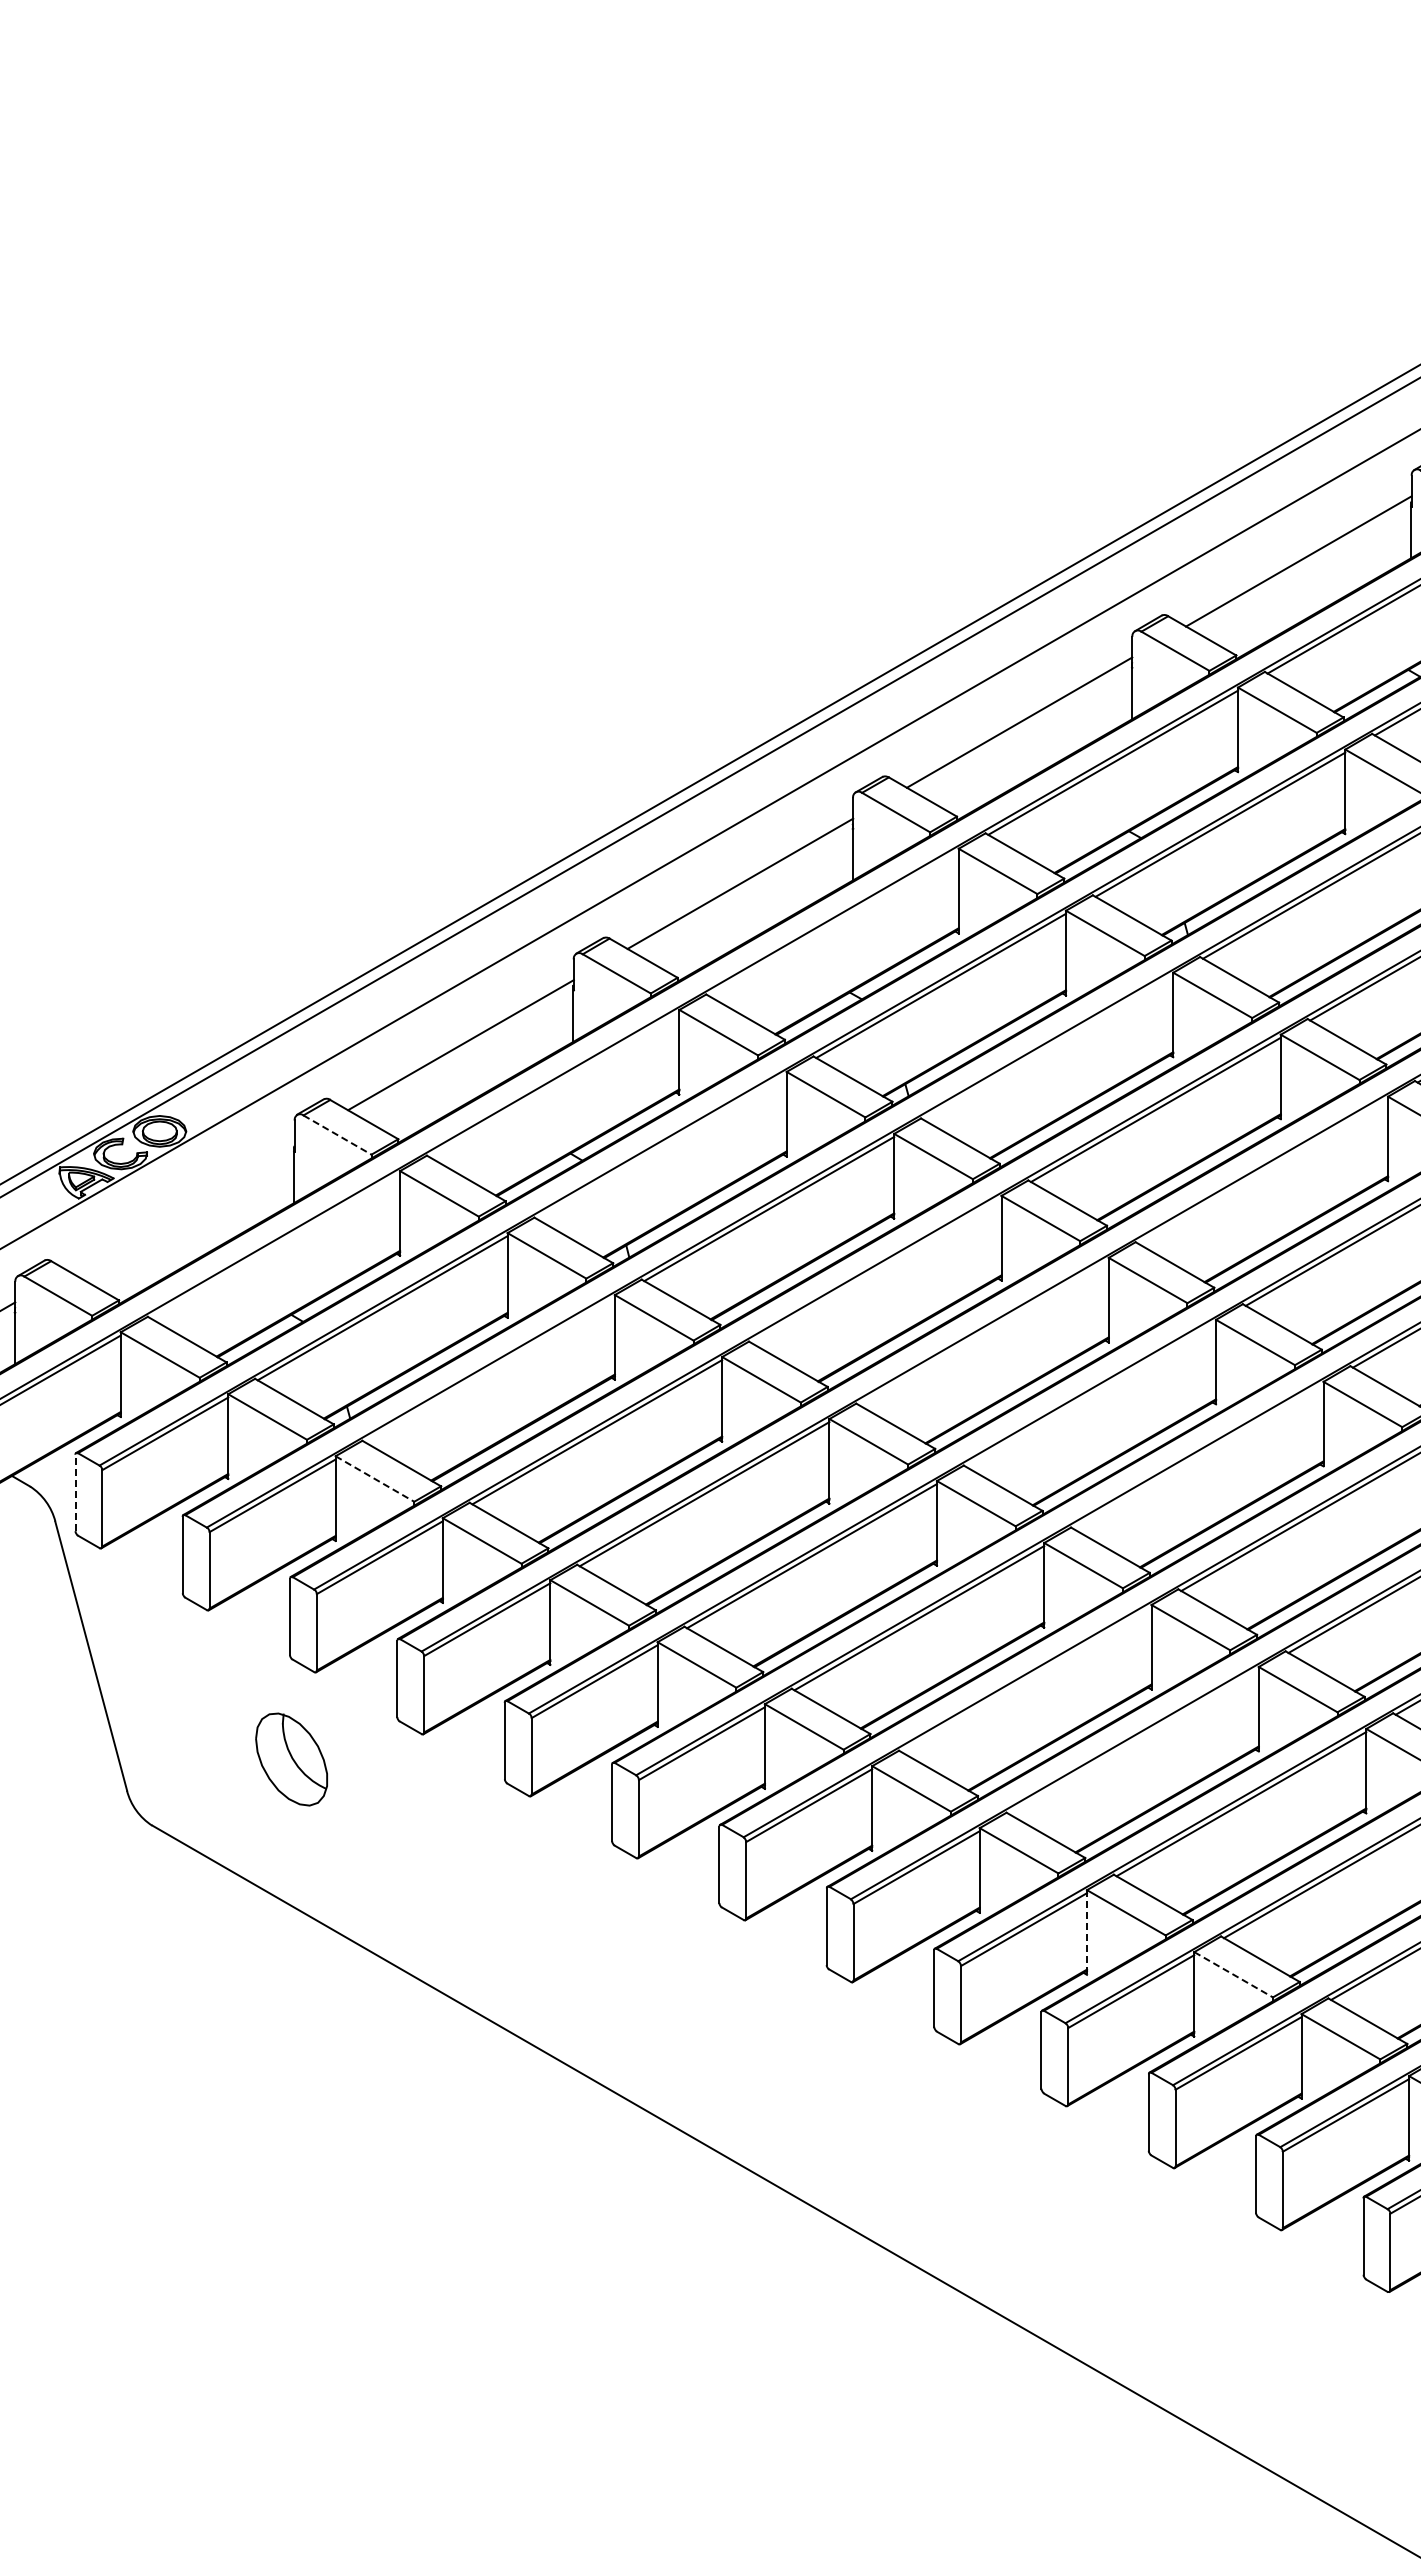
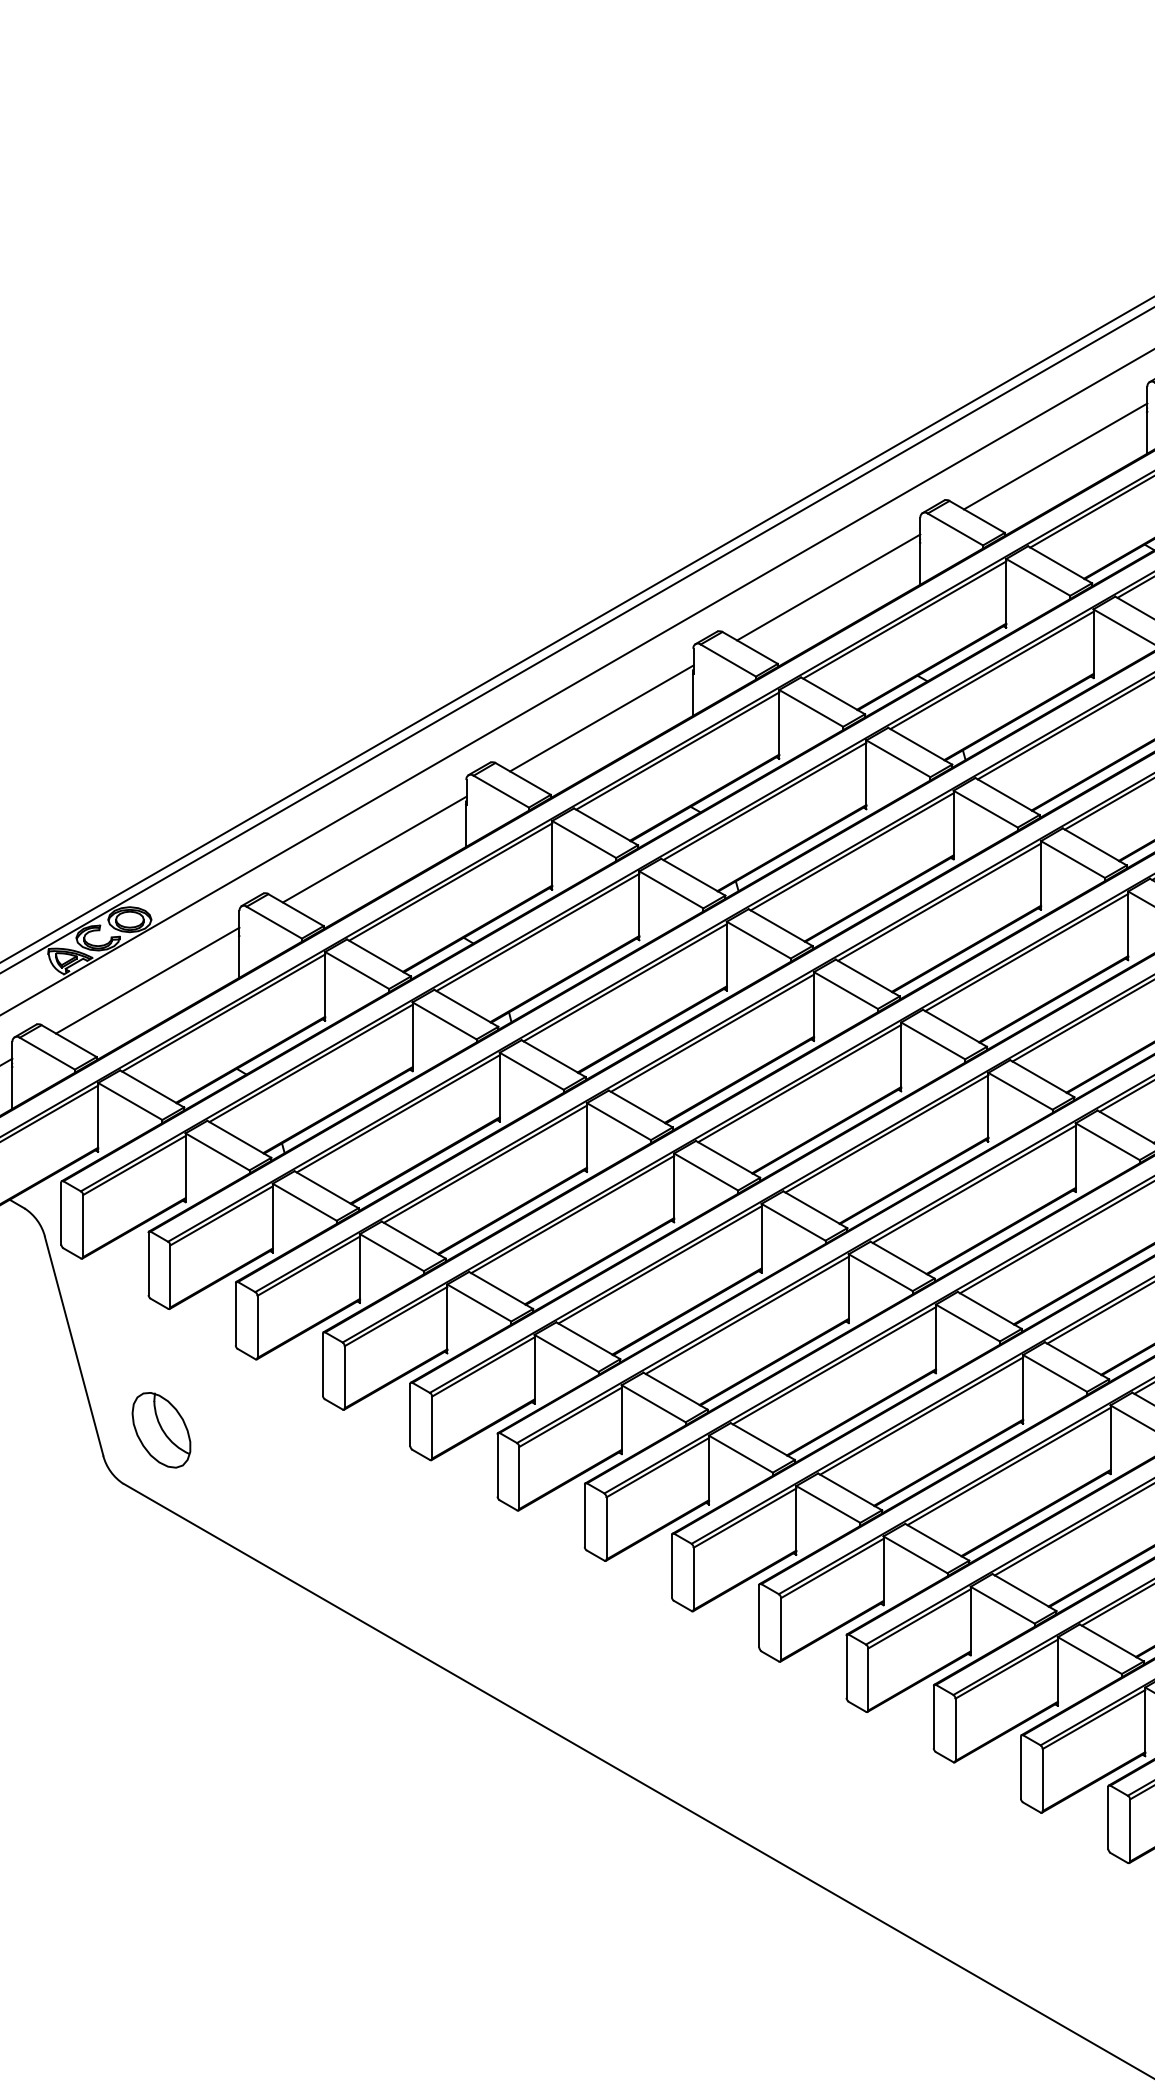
line: (833, 923) -> (677, 750), added
line: (1048, 1047) -> (852, 851), added
line: (554, 1084) -> (450, 881), added
line: (337, 1135) -> (274, 923), dashed -> solid
line: (661, 1146) -> (537, 931), added
line: (1263, 1171) -> (1026, 952), added
line: (181, 1206) -> (147, 980), added
line: (275, 1246) -> (223, 1013), added
line: (876, 1270) -> (712, 1032), added
line: (983, 1332) -> (799, 1083), added
line: (489, 1370) -> (397, 1114), added
line: (1091, 1394) -> (887, 1133), added
line: (1198, 1456) -> (974, 1183), added
line: (375, 1479) -> (305, 1202), dashed -> solid
line: (75, 1492) -> (61, 1213), dashed -> solid
line: (1026, 1680) -> (834, 1366), added
line: (1133, 1742) -> (921, 1416), added
part: (291, 1759) -> (161, 1430), moved
line: (1087, 1933) -> (883, 1571), dashed -> solid
line: (1234, 1975) -> (1003, 1605), dashed -> solid

